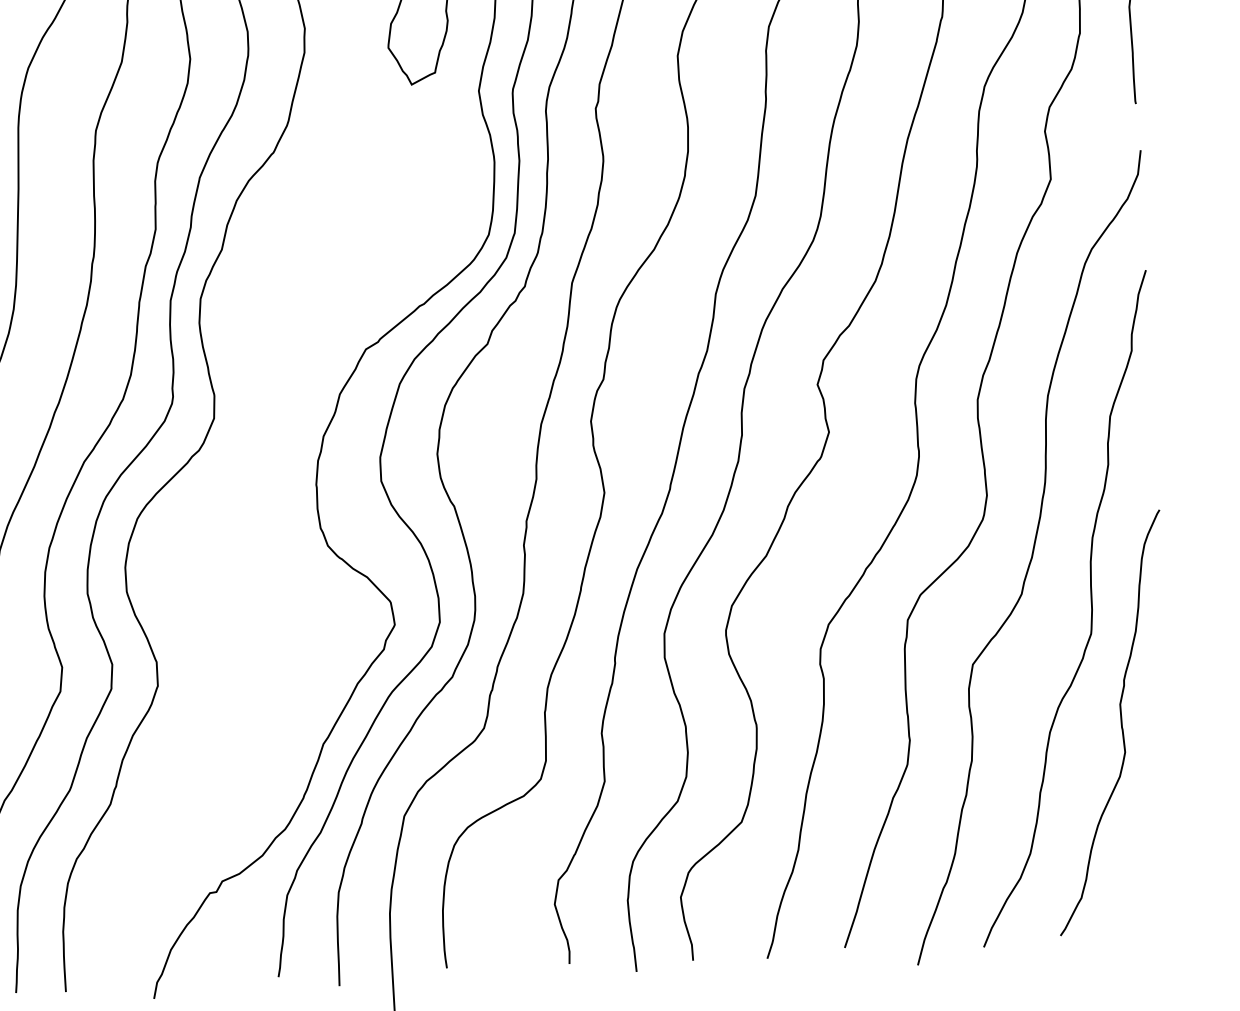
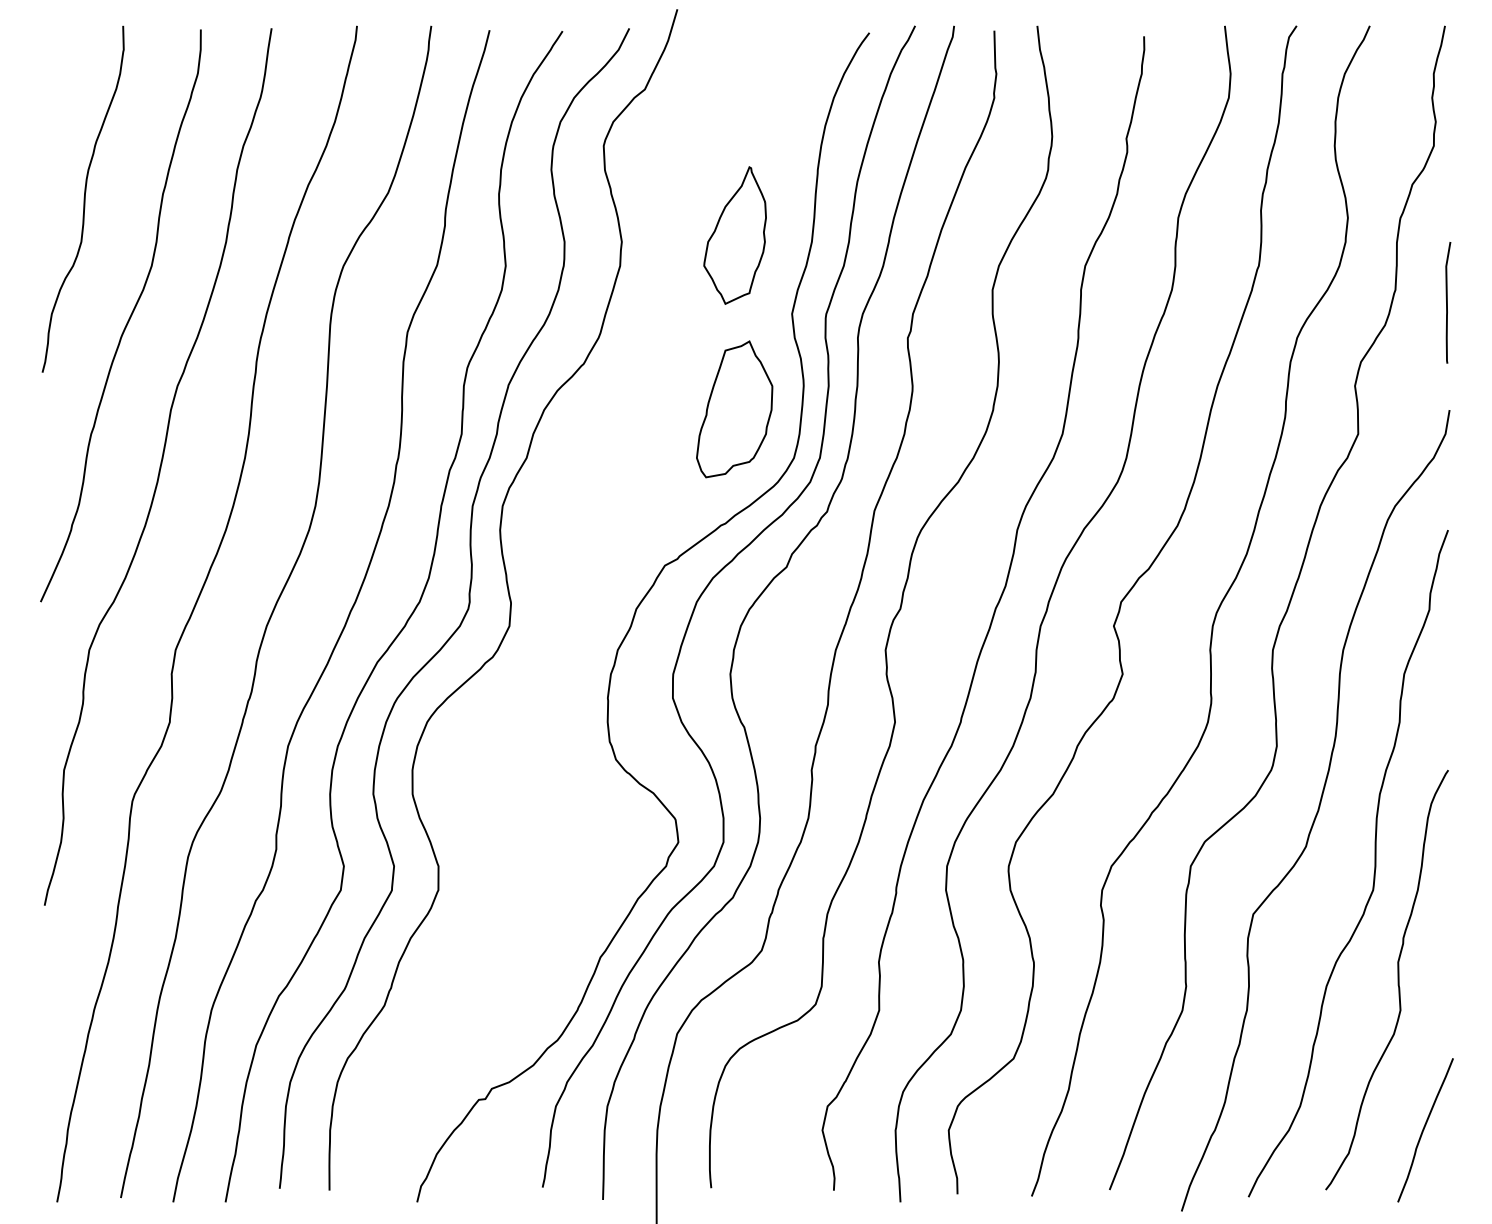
part: (426, 189) -> (734, 409), added
curve: (1155, 870) -> (1424, 1130), added

